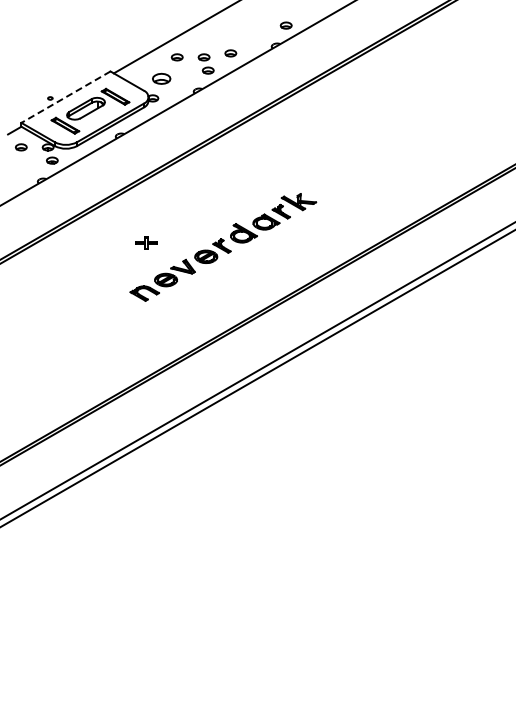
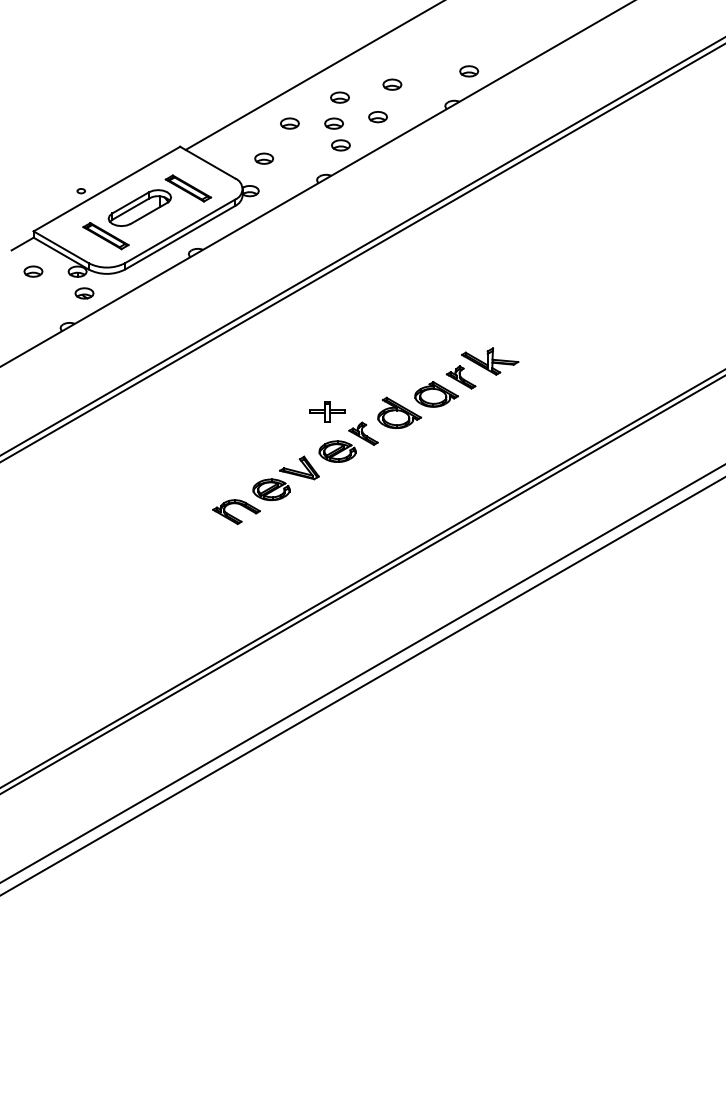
part: (239, 33) -> (392, 84), added
part: (207, 41) -> (339, 97), added
part: (161, 78) -> (264, 158), size x0.62
line: (65, 97) -> (106, 189), dashed -> solid
part: (146, 242) -> (328, 411), moved

